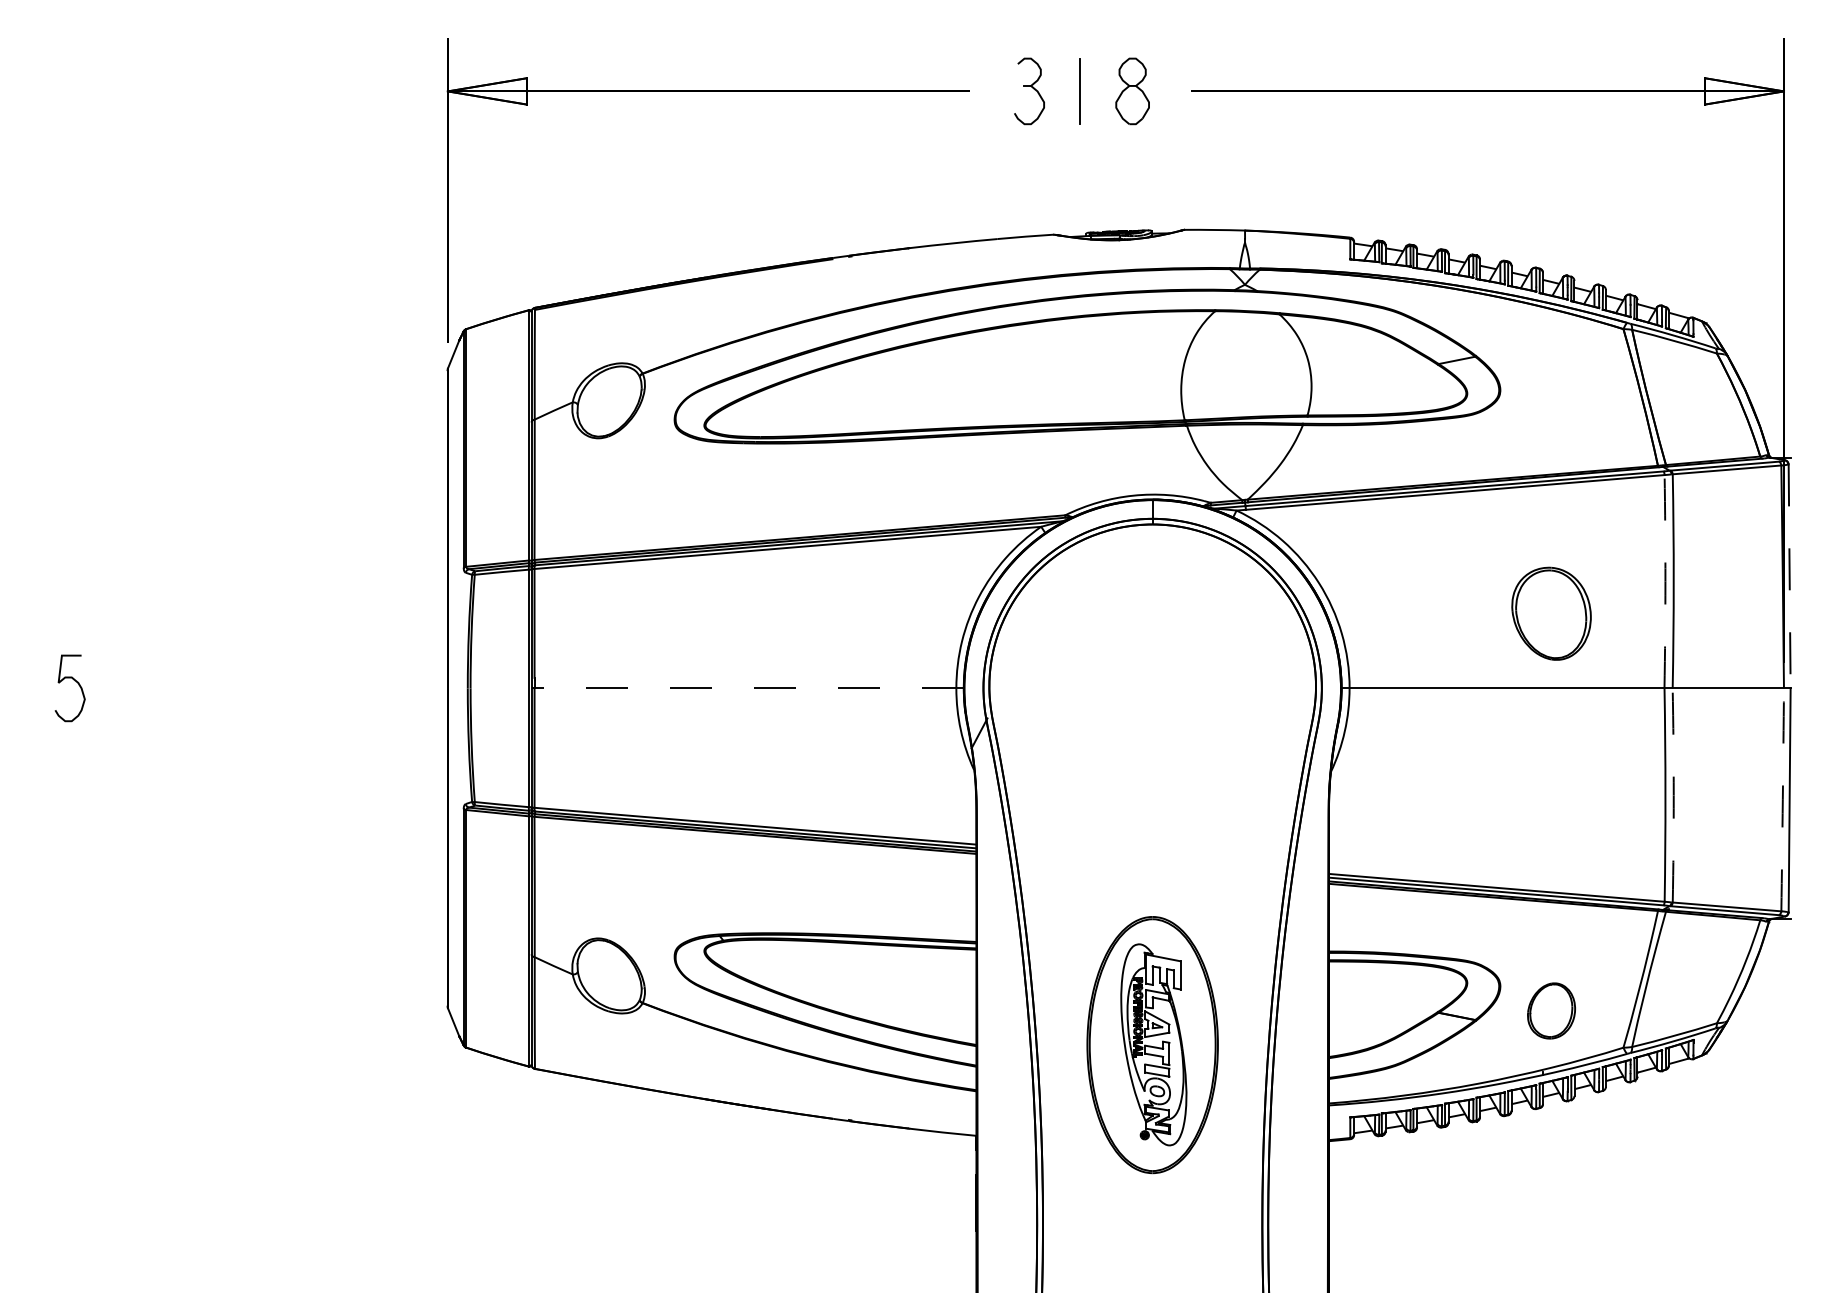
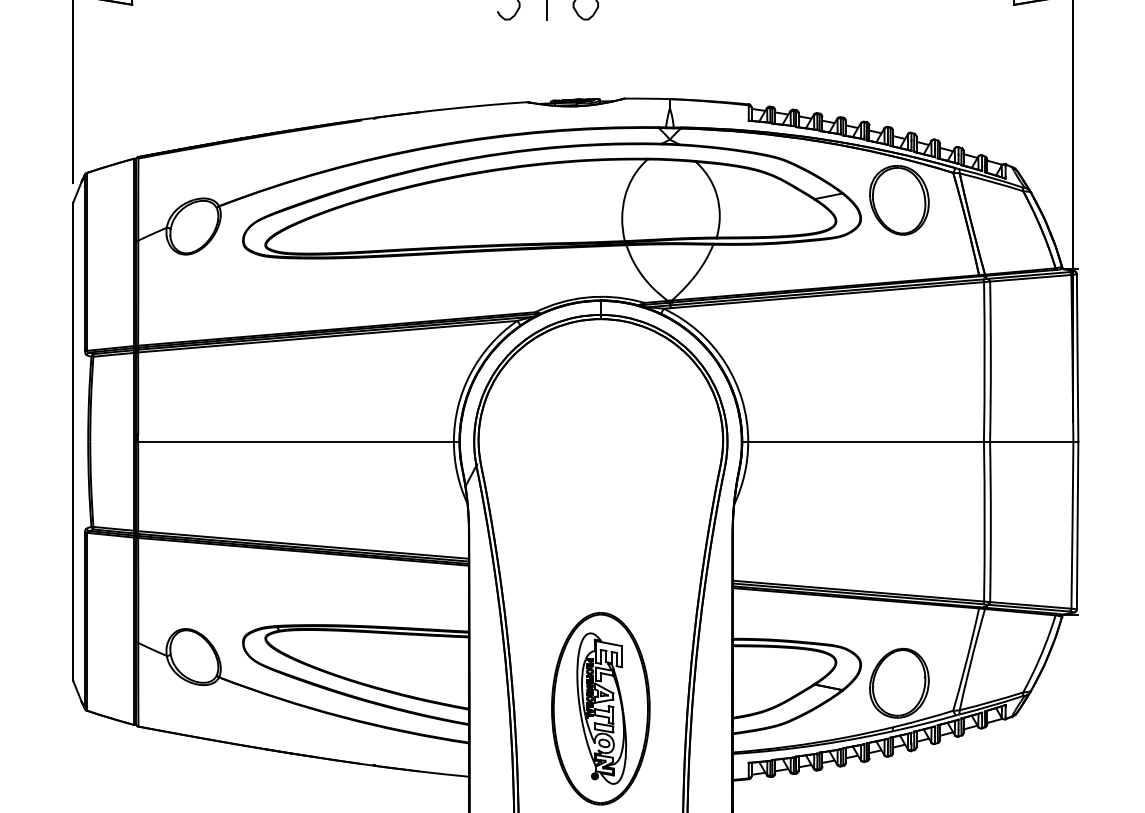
line: (1789, 576) -> (1077, 358), dashed -> solid
arc: (1665, 581) -> (984, 361), dashed -> solid
part: (1551, 613) -> (899, 200), moved
line: (747, 688) -> (297, 441), dashed -> solid
arc: (1673, 795) -> (990, 521), dashed -> solid
arc: (1782, 799) -> (1072, 524), dashed -> solid
part: (1551, 1010) -> (899, 682), size x1.67

